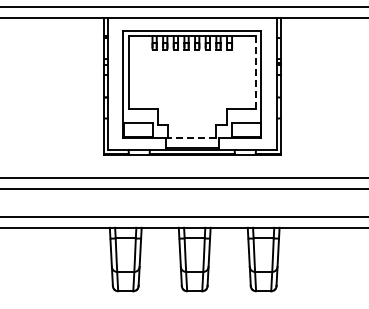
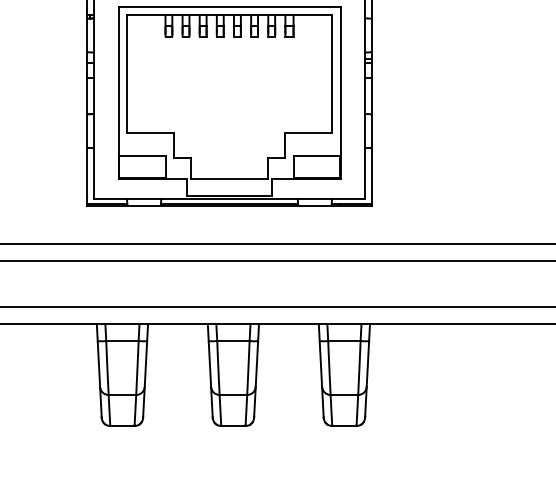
line: (255, 72) -> (331, 73), dashed -> solid
line: (192, 137) -> (229, 178), dashed -> solid

